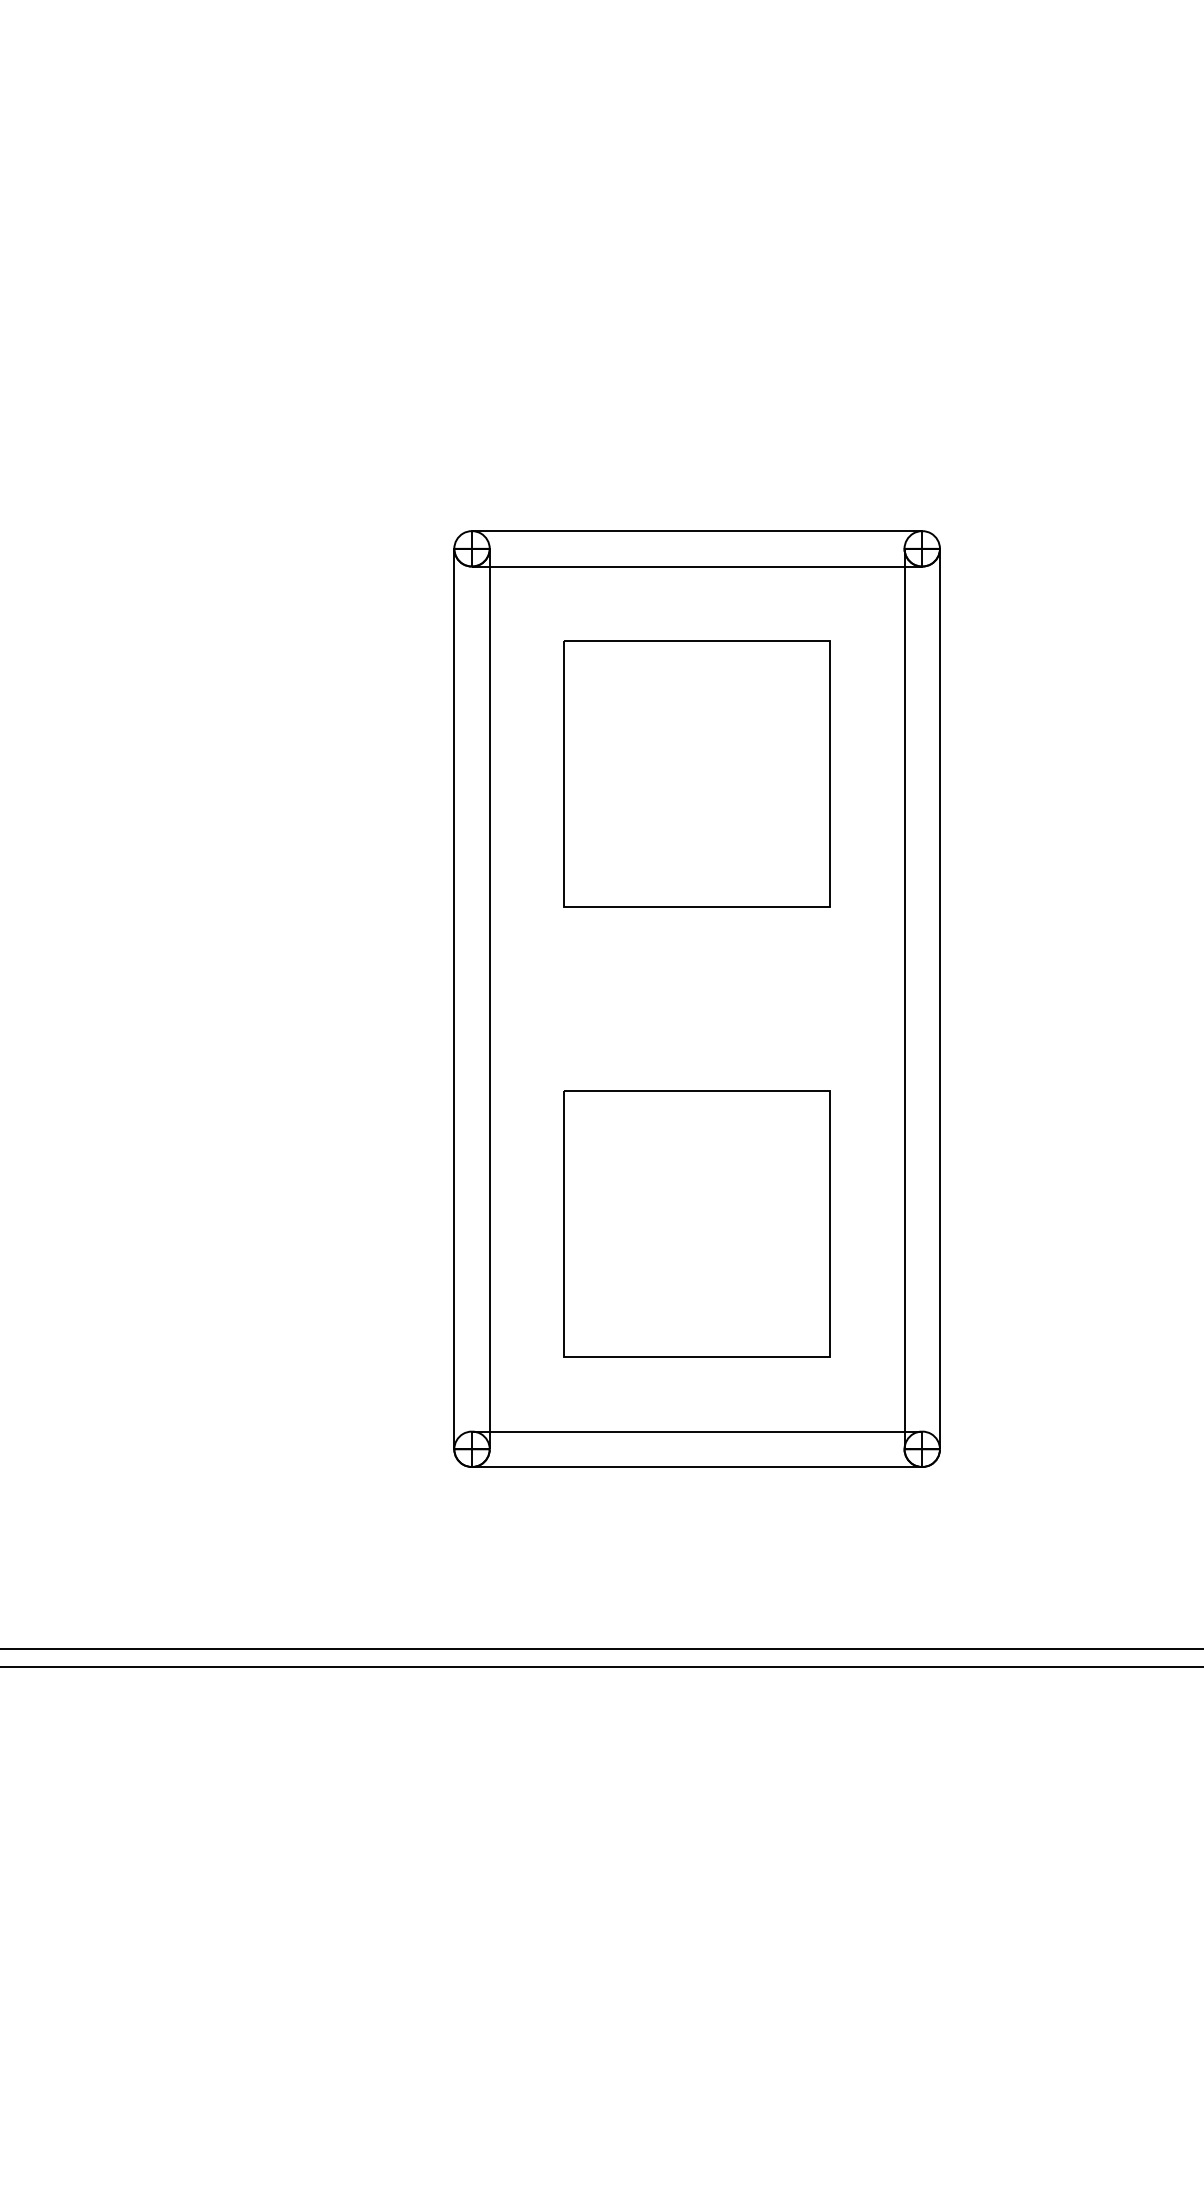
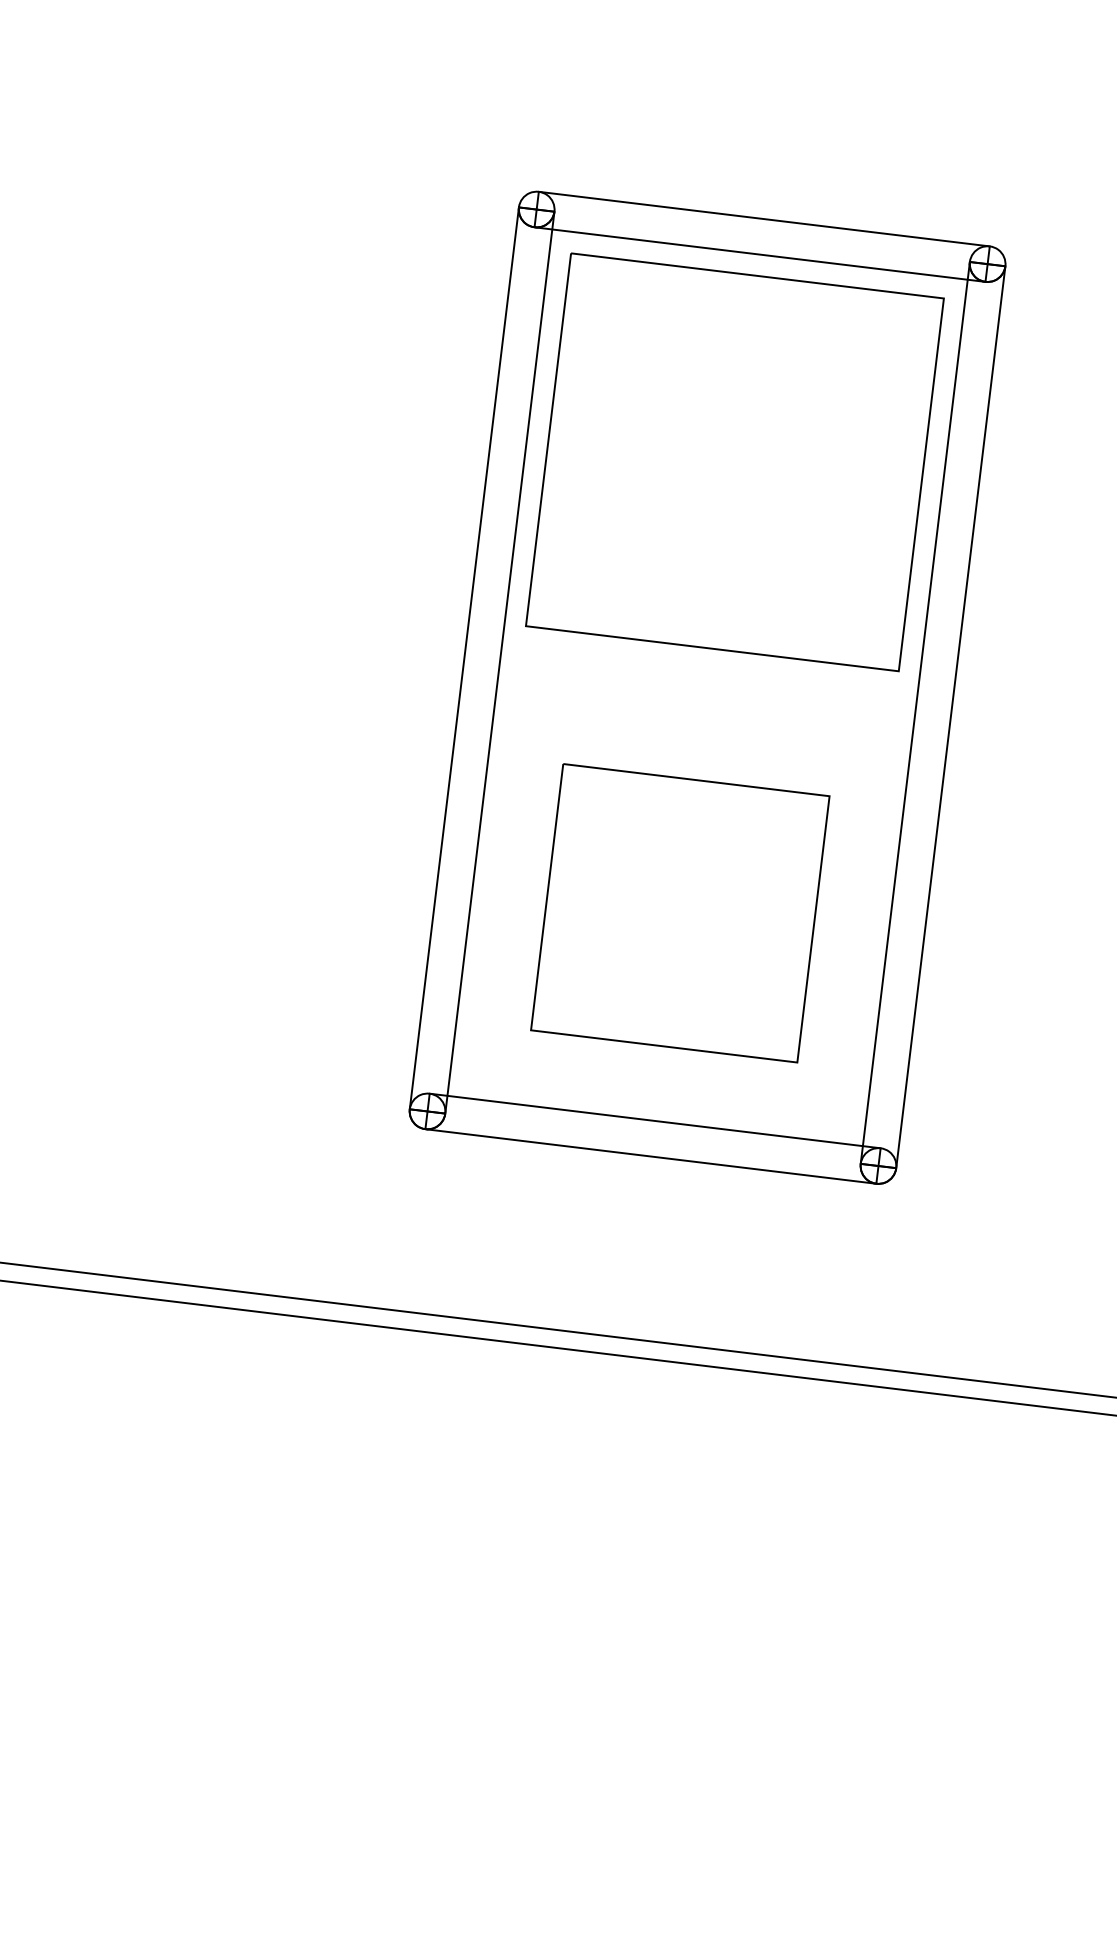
part: (696, 773) -> (734, 461), size x1.4

